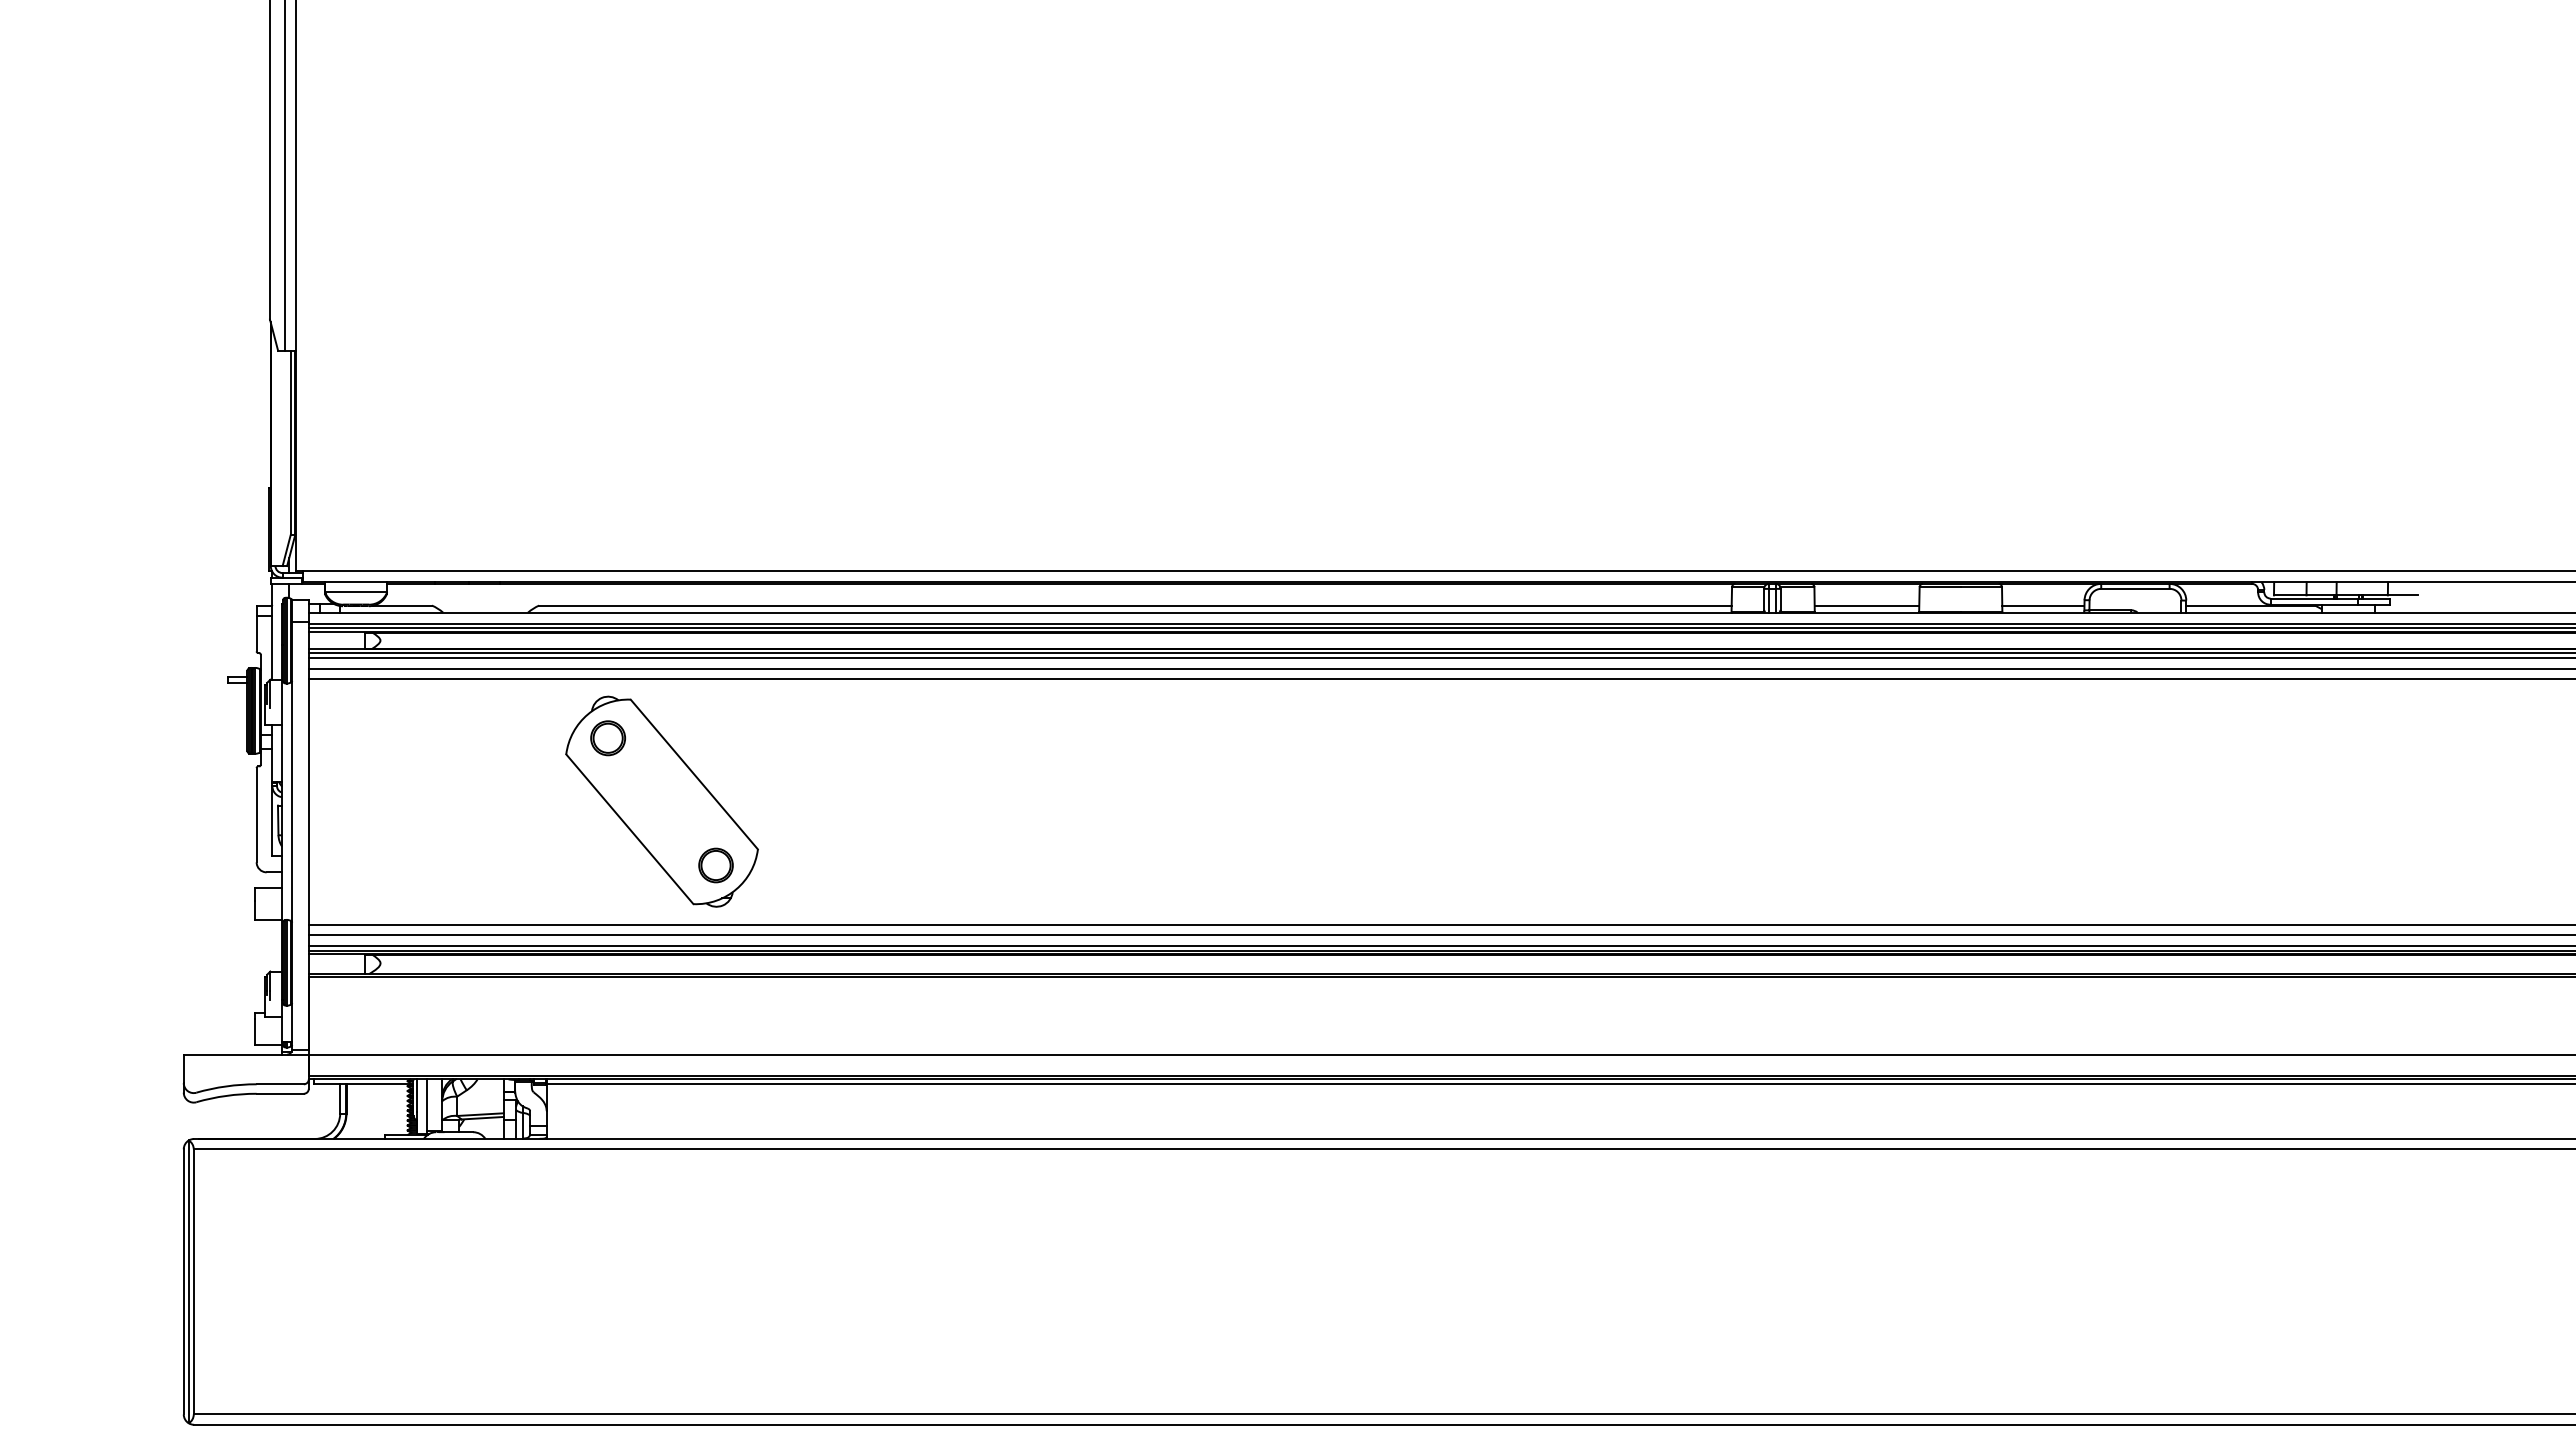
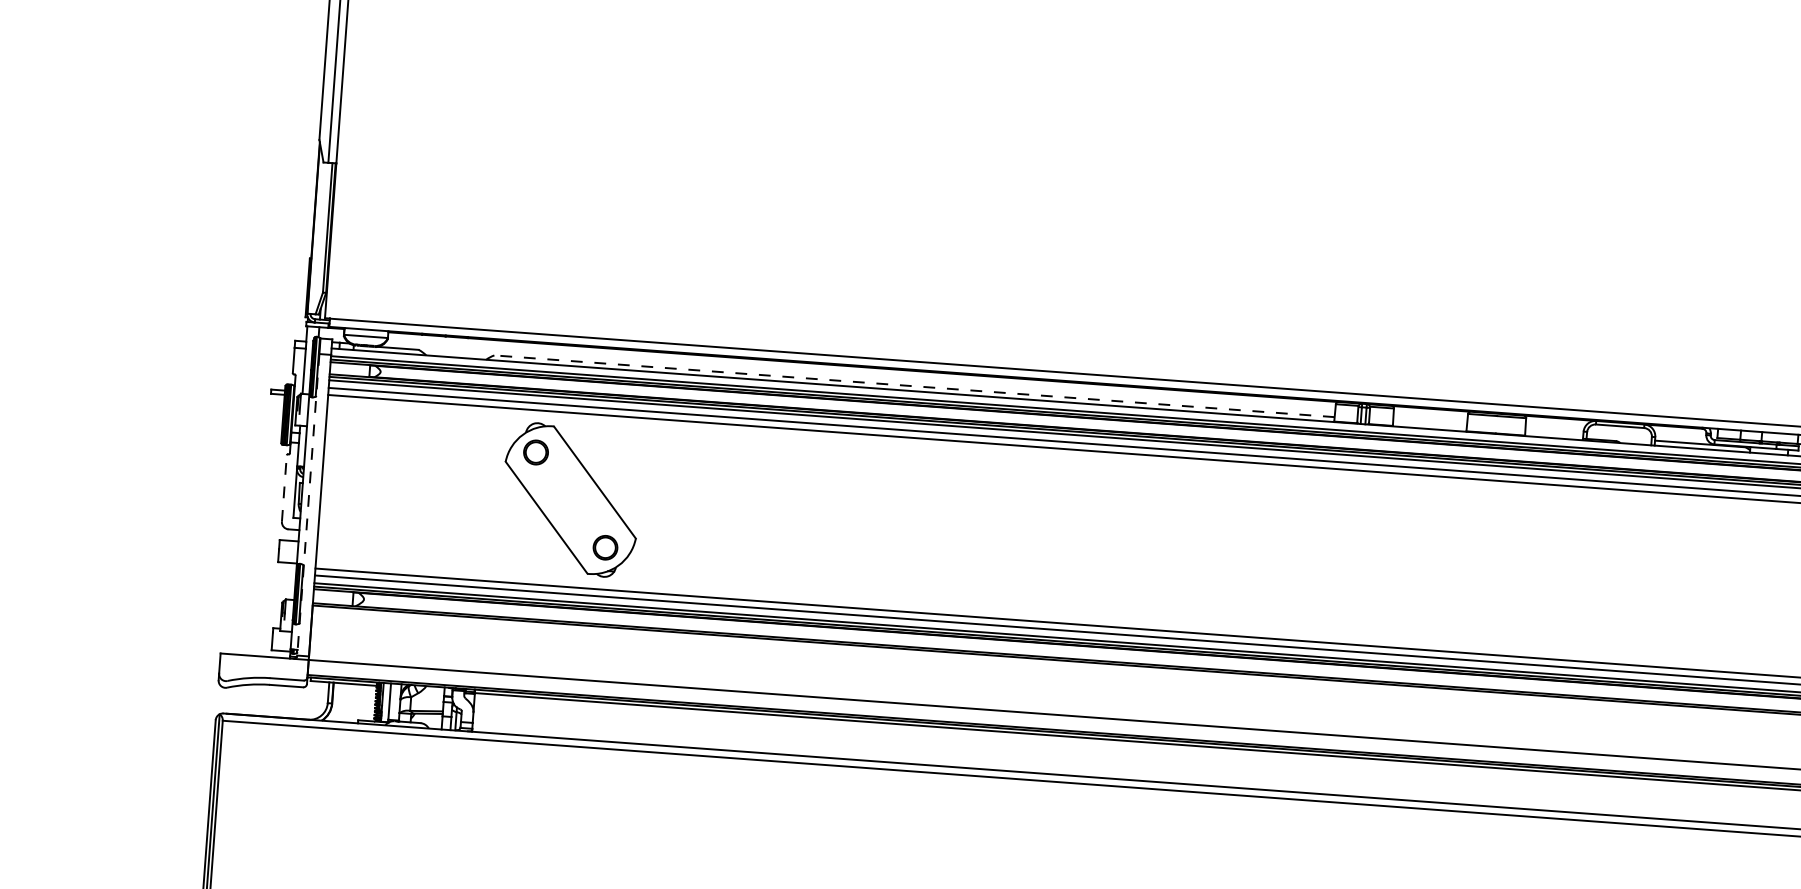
line: (1135, 605) -> (914, 386), solid -> dashed
line: (1866, 605) -> (1429, 424), removed
line: (2043, 605) -> (1554, 433), removed
line: (256, 814) -> (284, 488), solid -> dashed
line: (292, 835) -> (308, 504), solid -> dashed

